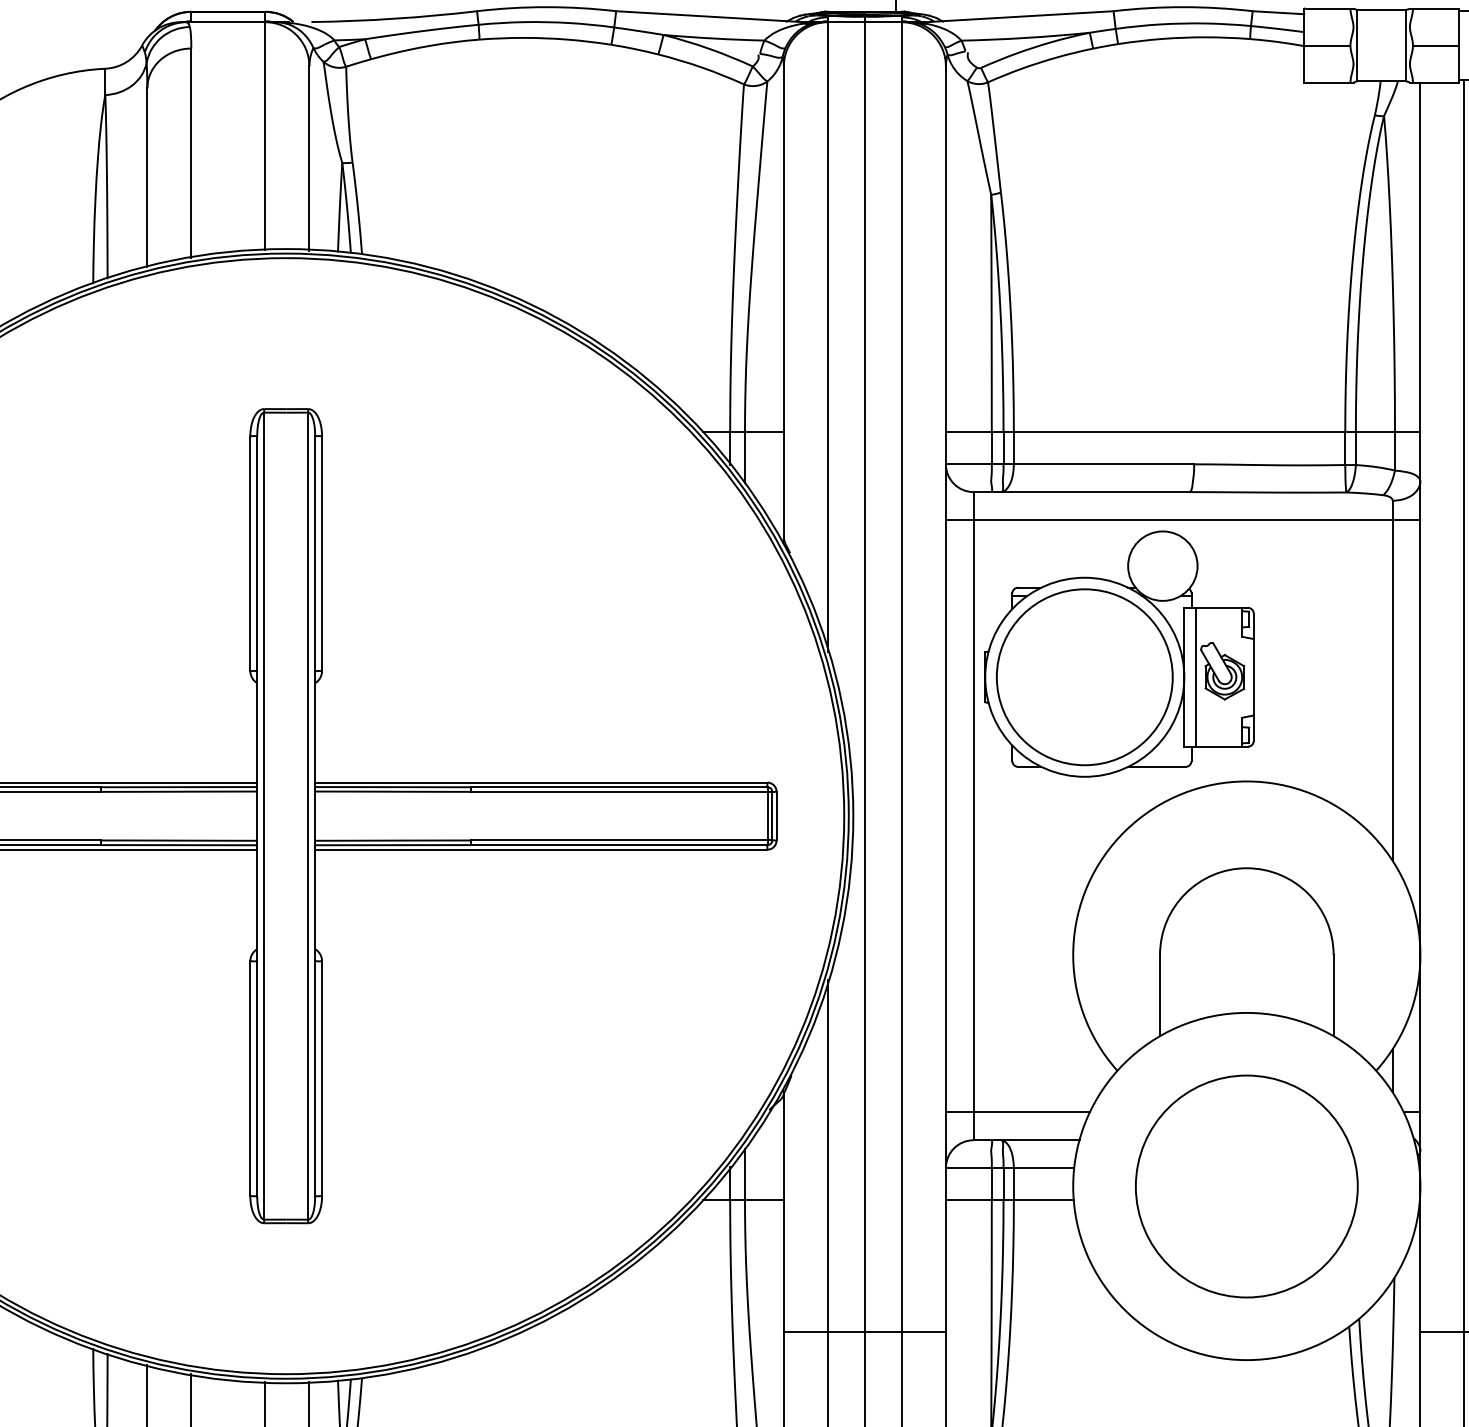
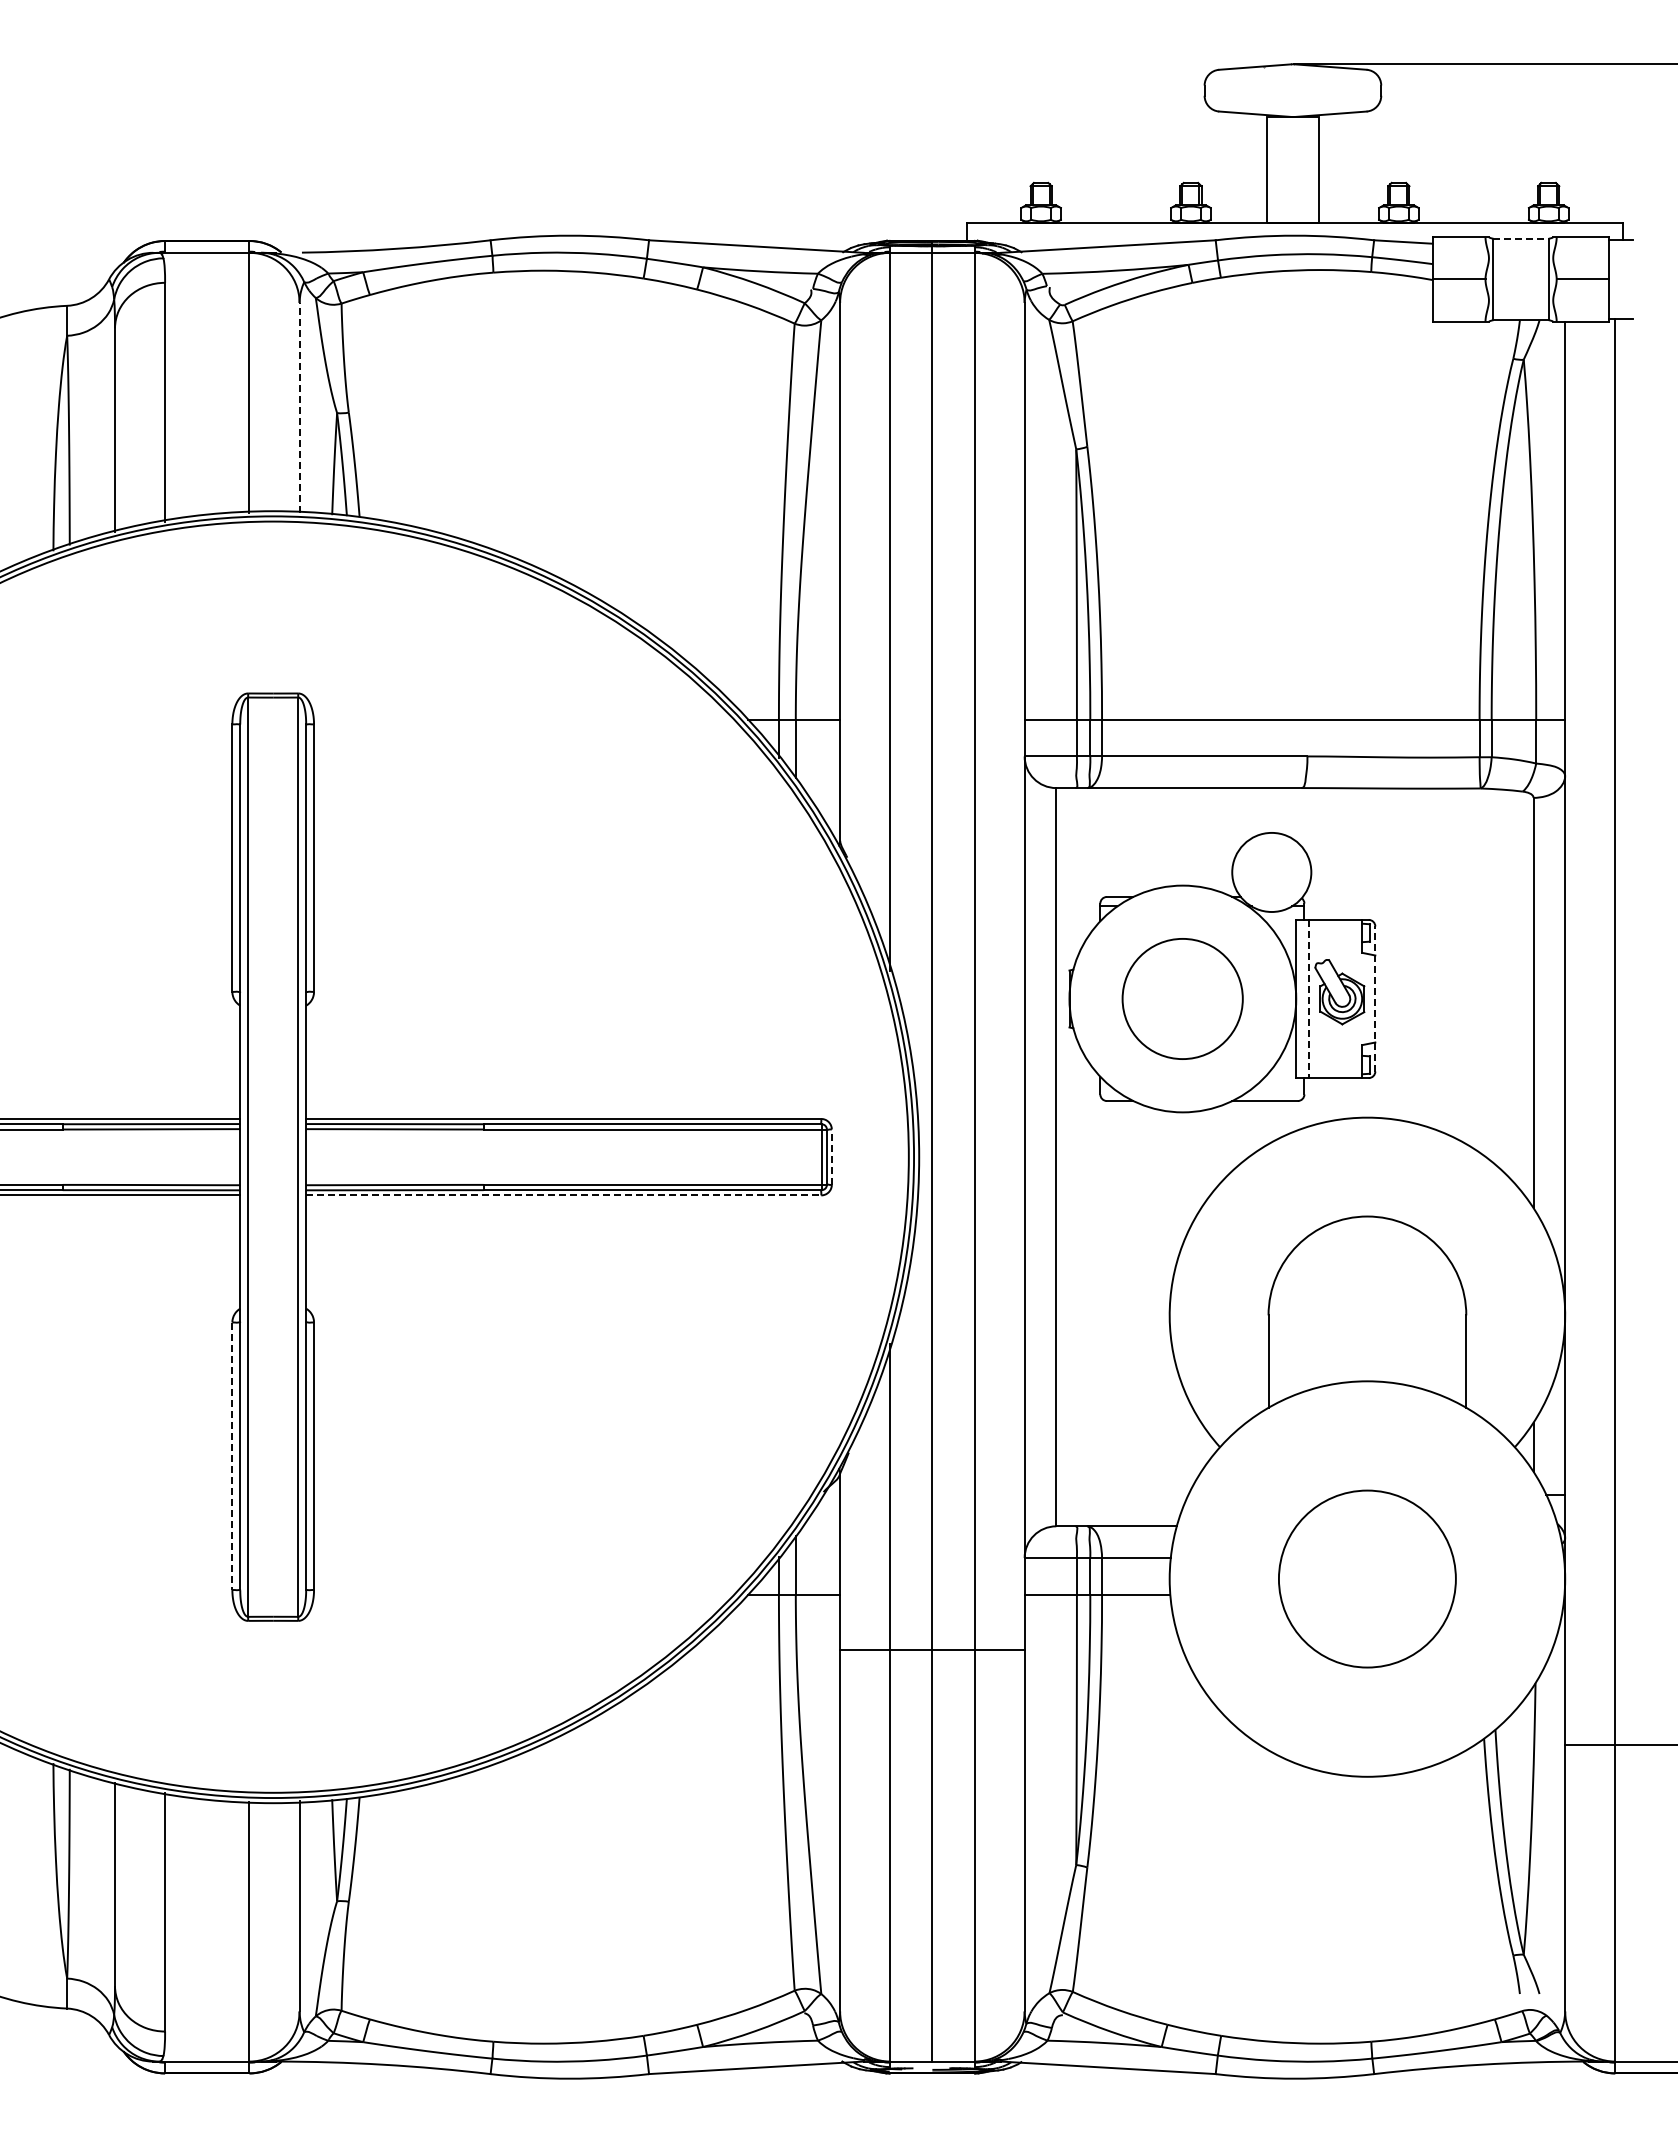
line: (1382, 9) -> (1521, 238), solid -> dashed
line: (309, 158) -> (299, 407), solid -> dashed
line: (1182, 519) -> (1294, 819), removed
circle: (1084, 676) -> (1182, 998), size x0.6
line: (1195, 677) -> (1309, 999), solid -> dashed
line: (1253, 677) -> (1375, 999), solid -> dashed
line: (776, 816) -> (831, 1157), solid -> dashed
line: (541, 849) -> (563, 1195), solid -> dashed
line: (250, 1078) -> (232, 1456), solid -> dashed
line: (1017, 1112) -> (1106, 1494), removed
circle: (1246, 1186) -> (1367, 1578), size x0.7
line: (864, 1332) -> (932, 1650), moved

